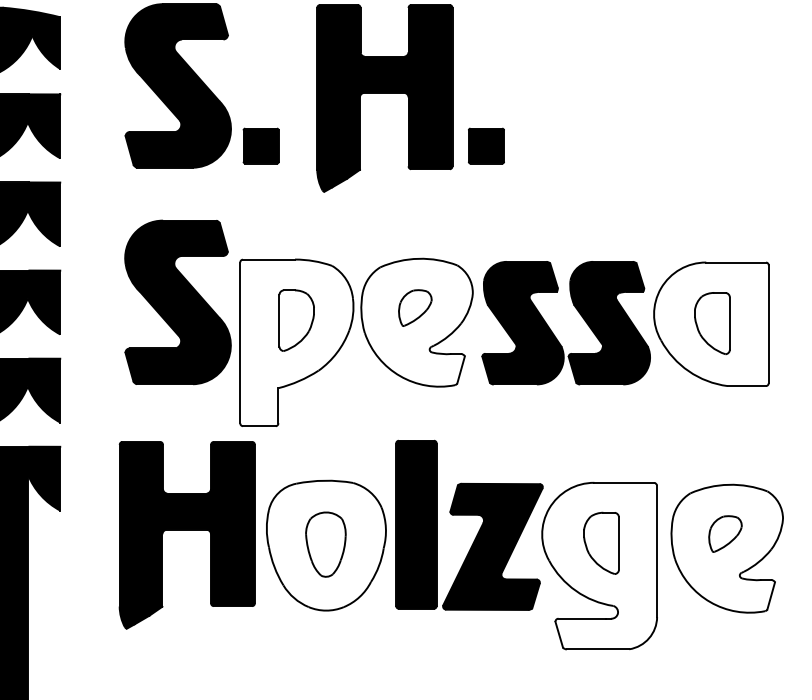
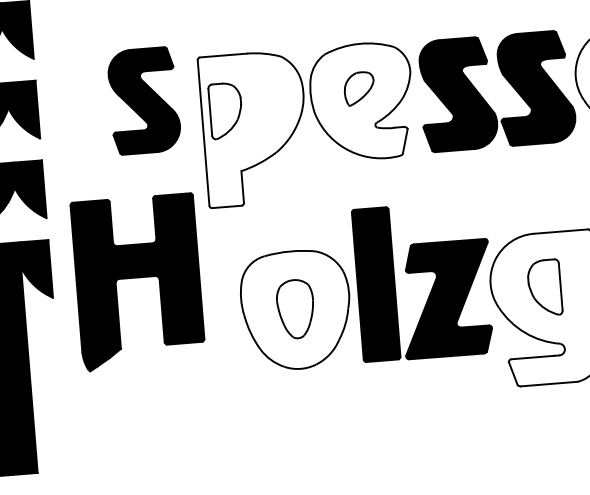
part: (177, 302) -> (143, 101), size x0.7
part: (296, 320) -> (225, 110), moved
part: (186, 535) -> (137, 282), moved

